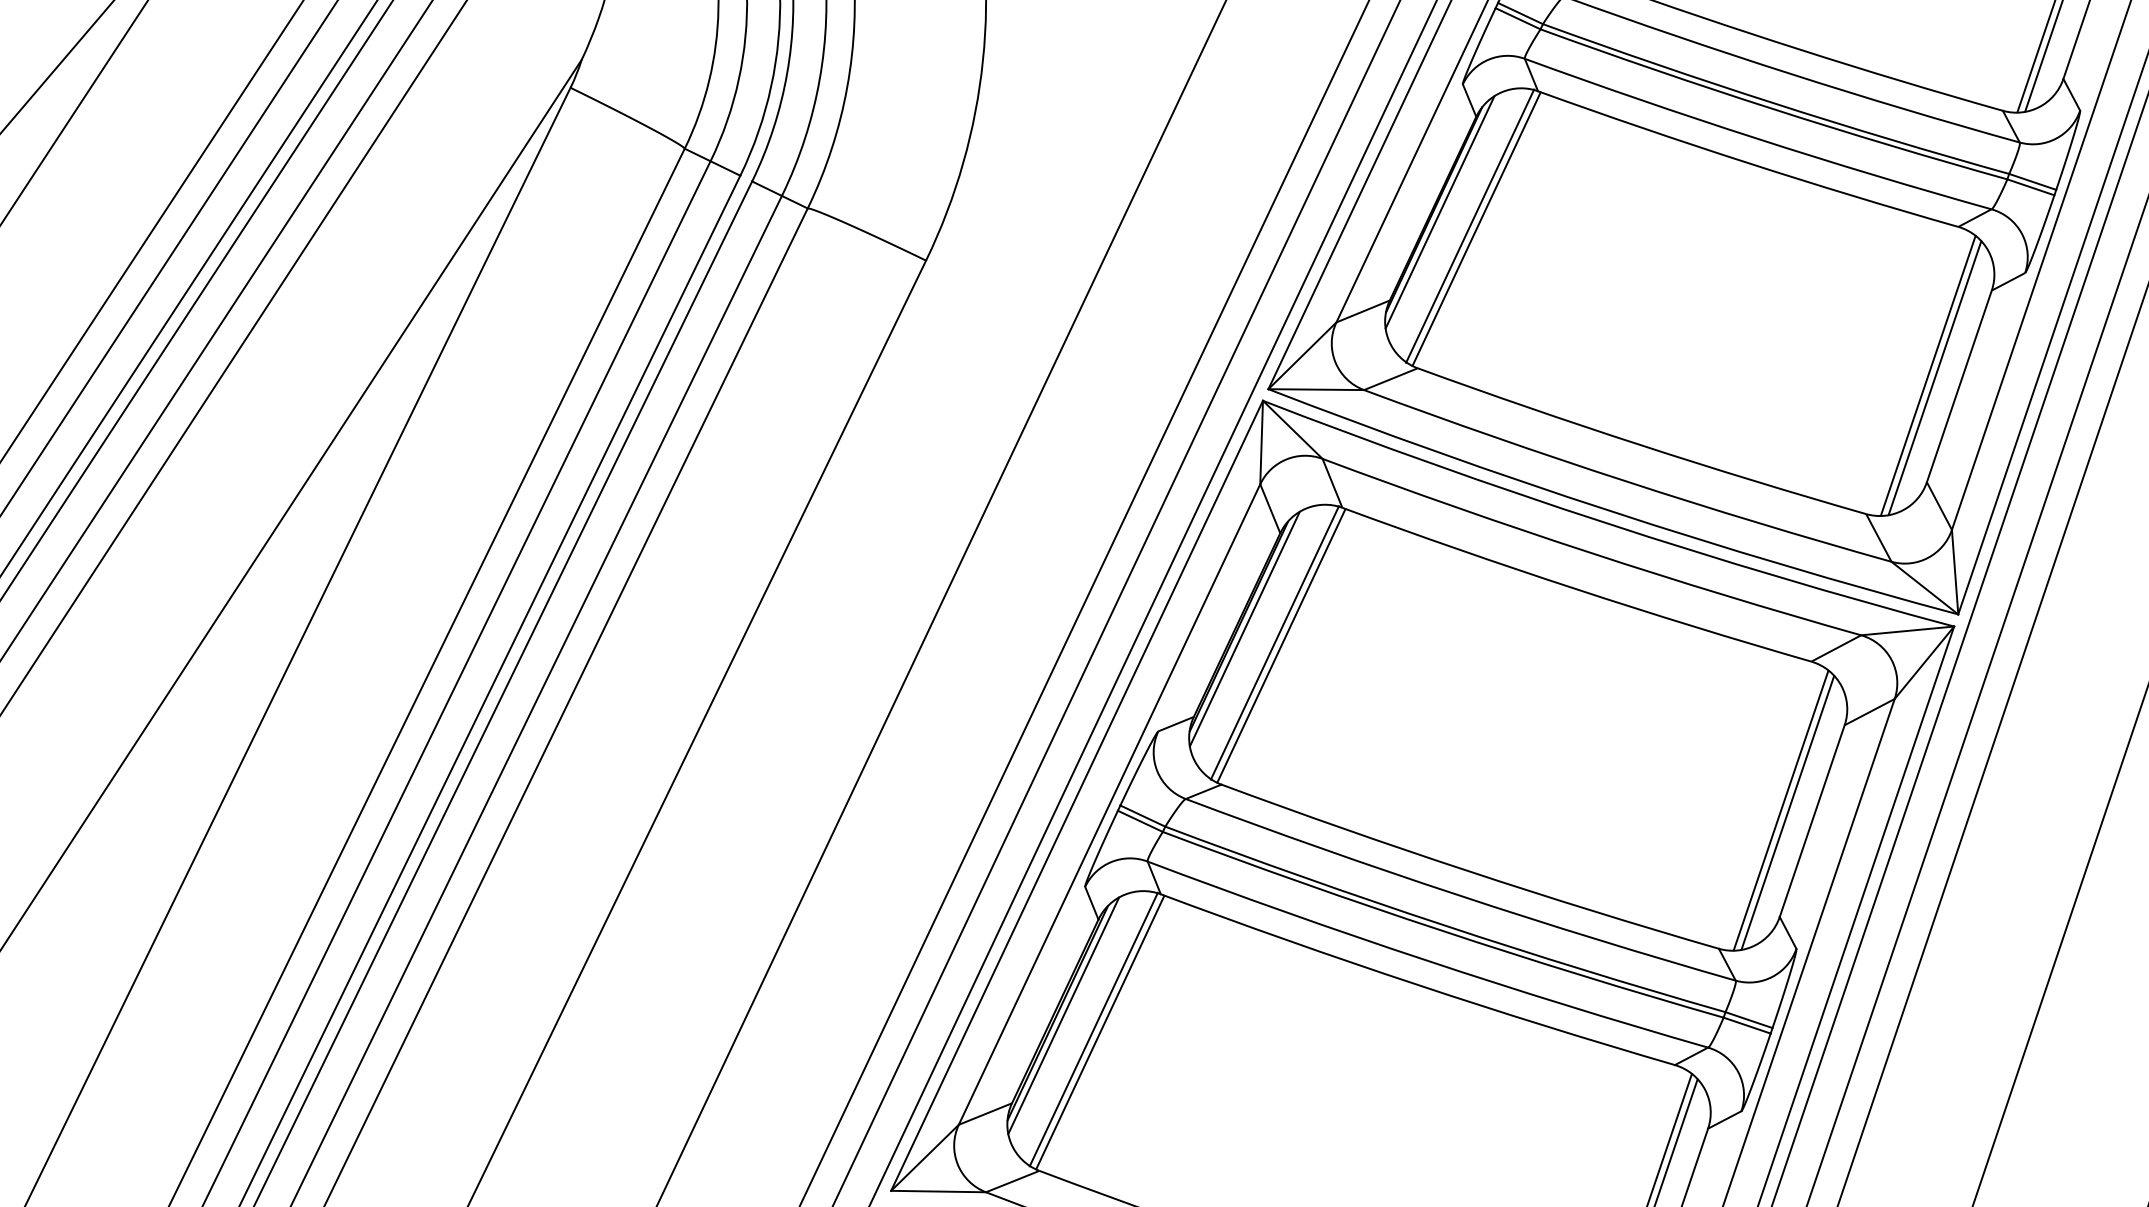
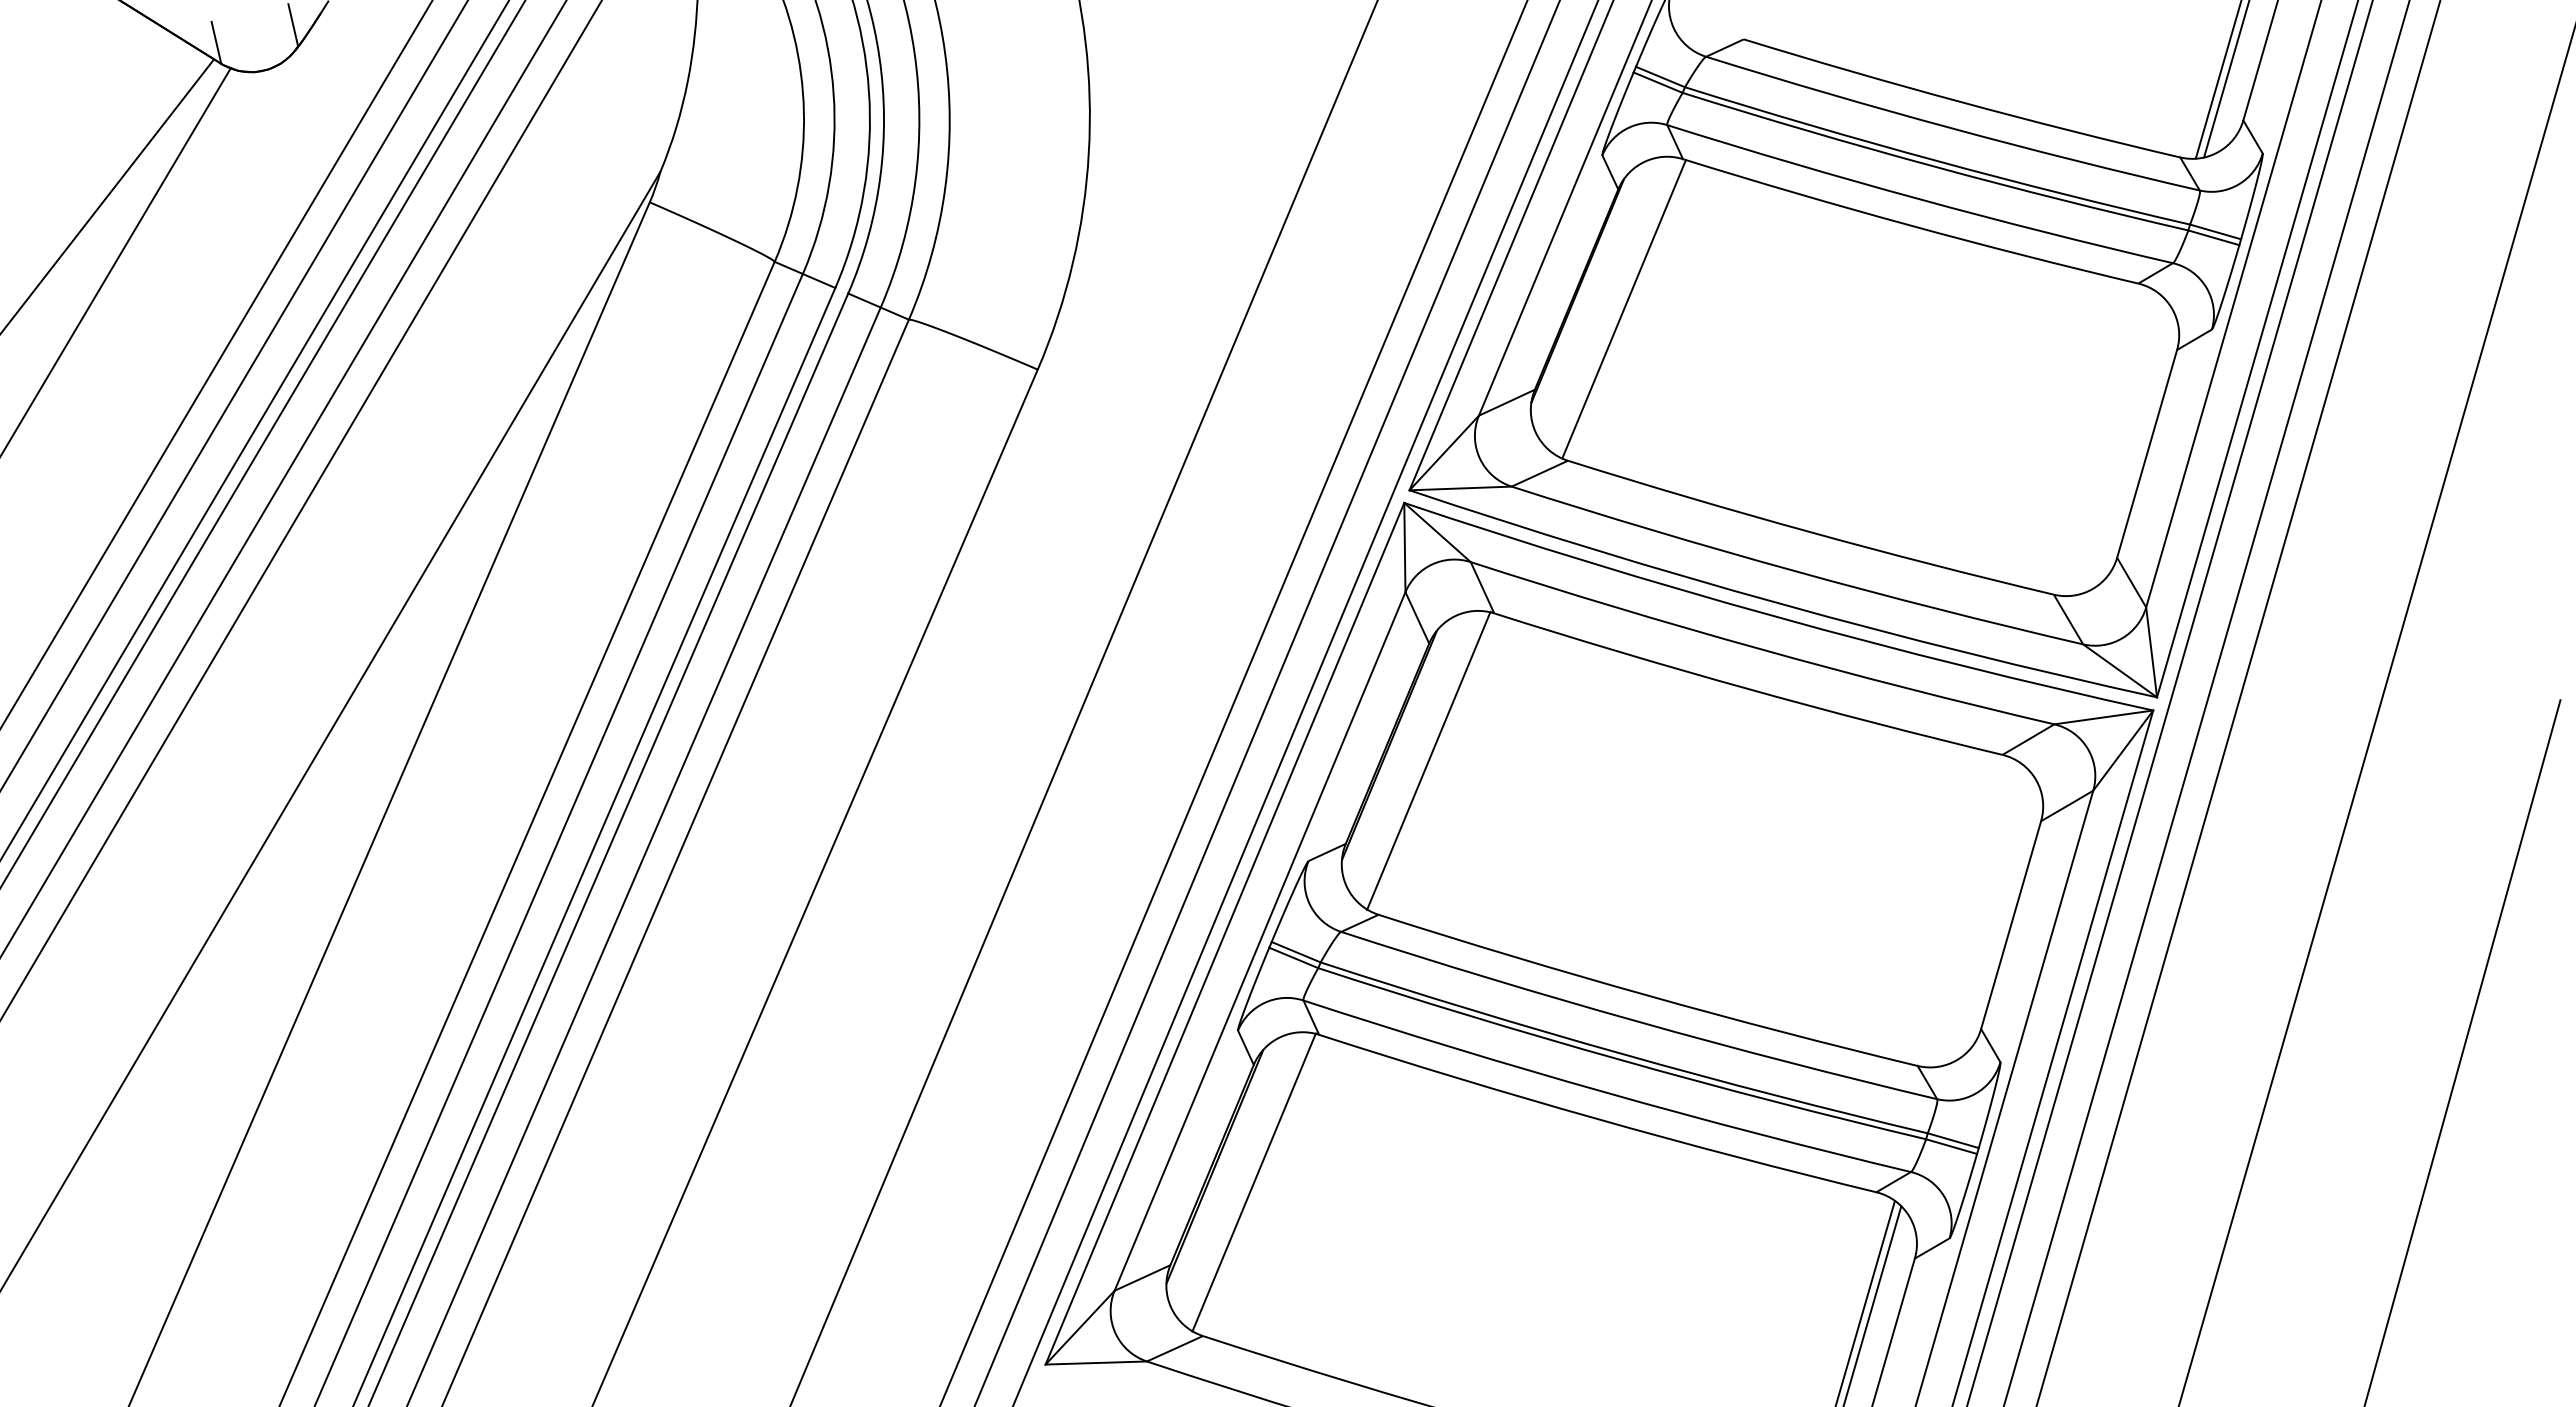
line: (1439, 211) -> (1583, 292), removed
line: (1469, 226) -> (1616, 306), removed
line: (1928, 375) -> (2113, 443), removed
line: (1934, 378) -> (2120, 446), removed
line: (1244, 628) -> (1395, 747), removed
line: (1281, 645) -> (1435, 763), removed
line: (1781, 810) -> (1977, 915), removed
line: (1787, 812) -> (1984, 917), removed
line: (1062, 1015) -> (1220, 1169), removed
line: (1099, 1032) -> (1260, 1185), removed

